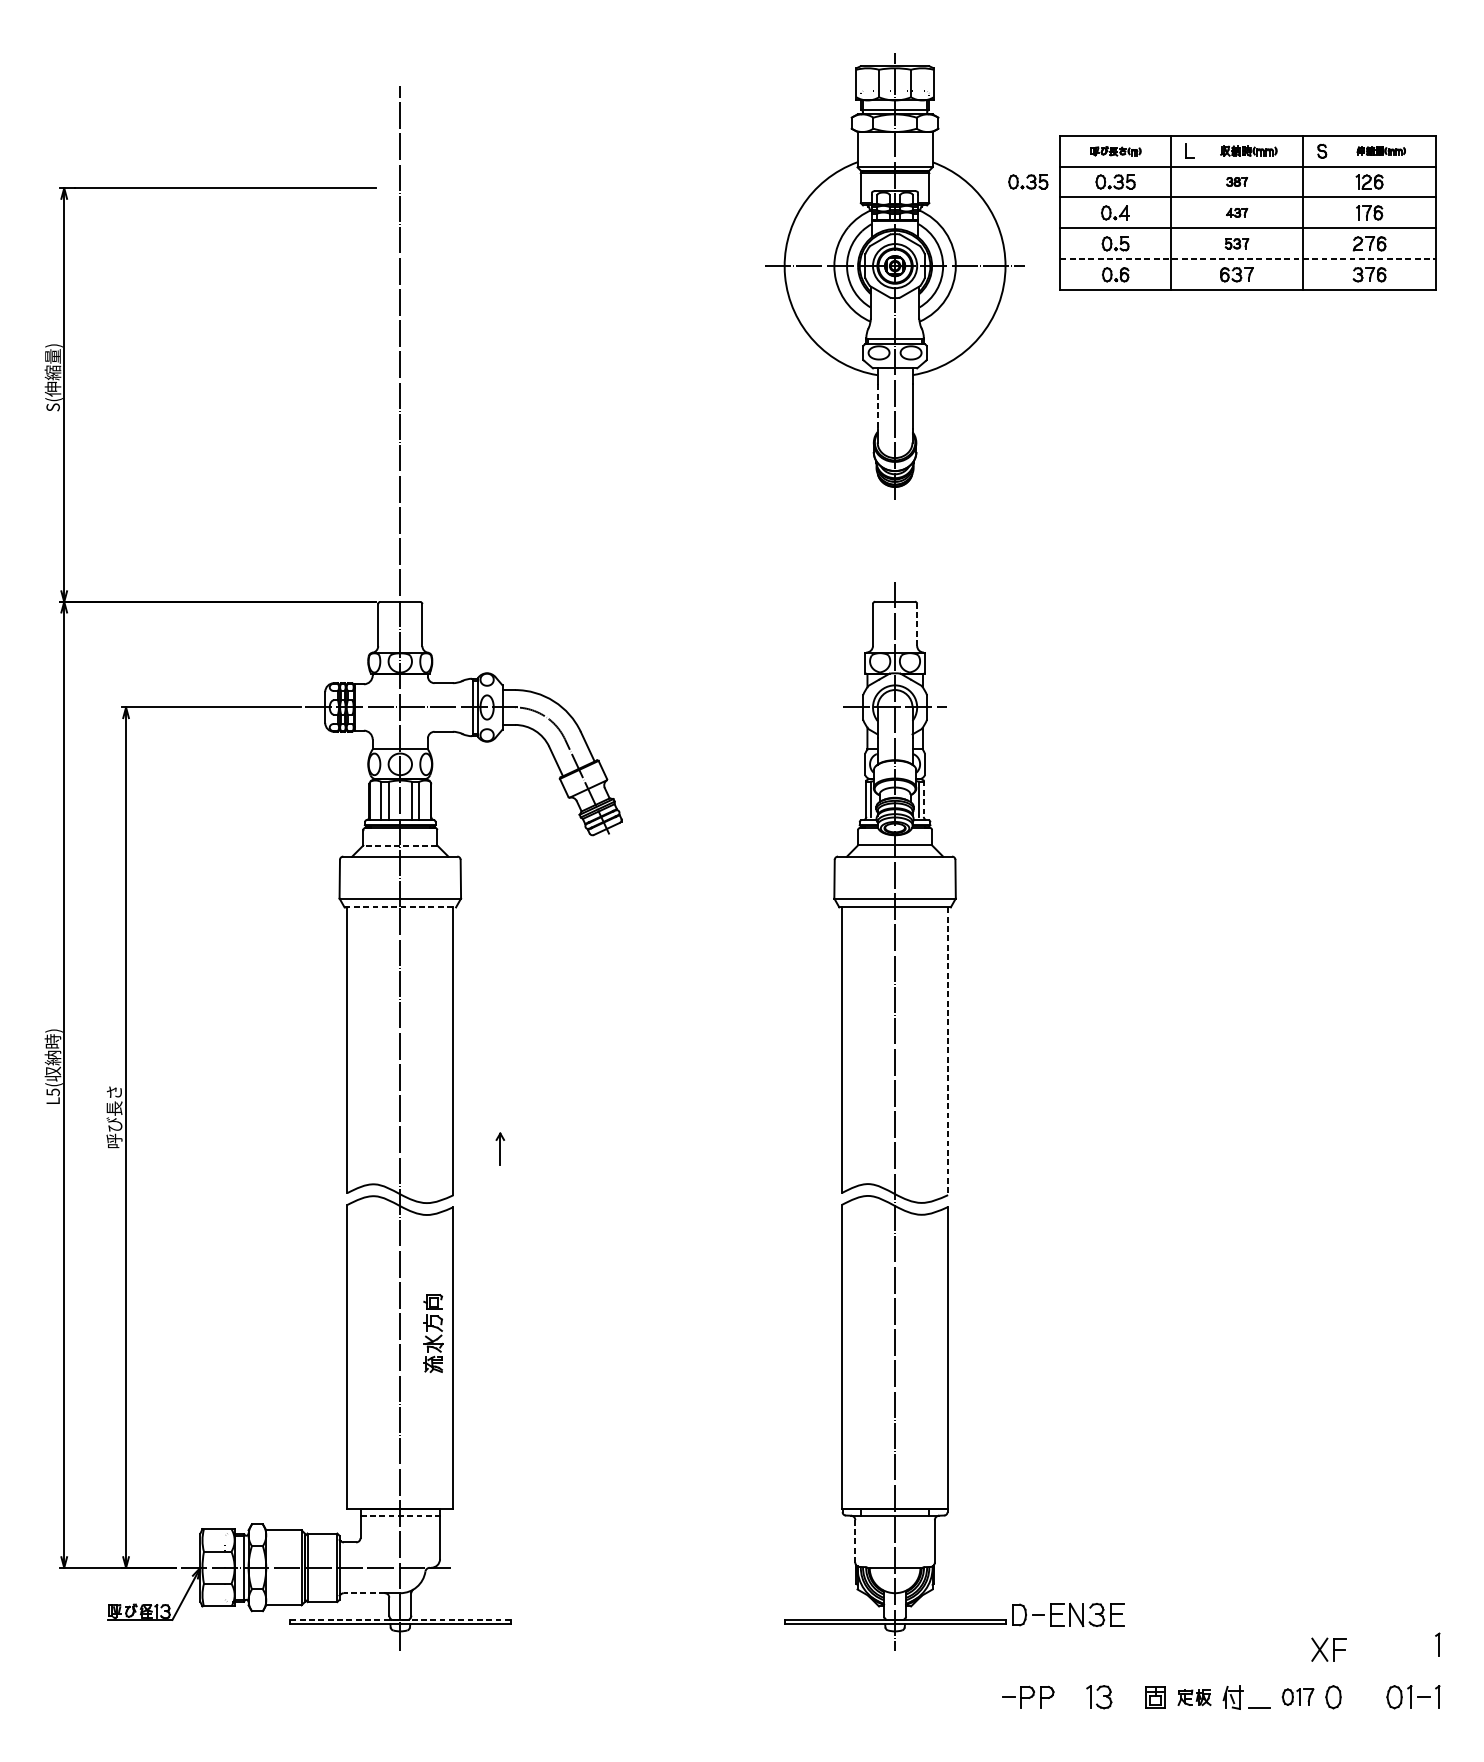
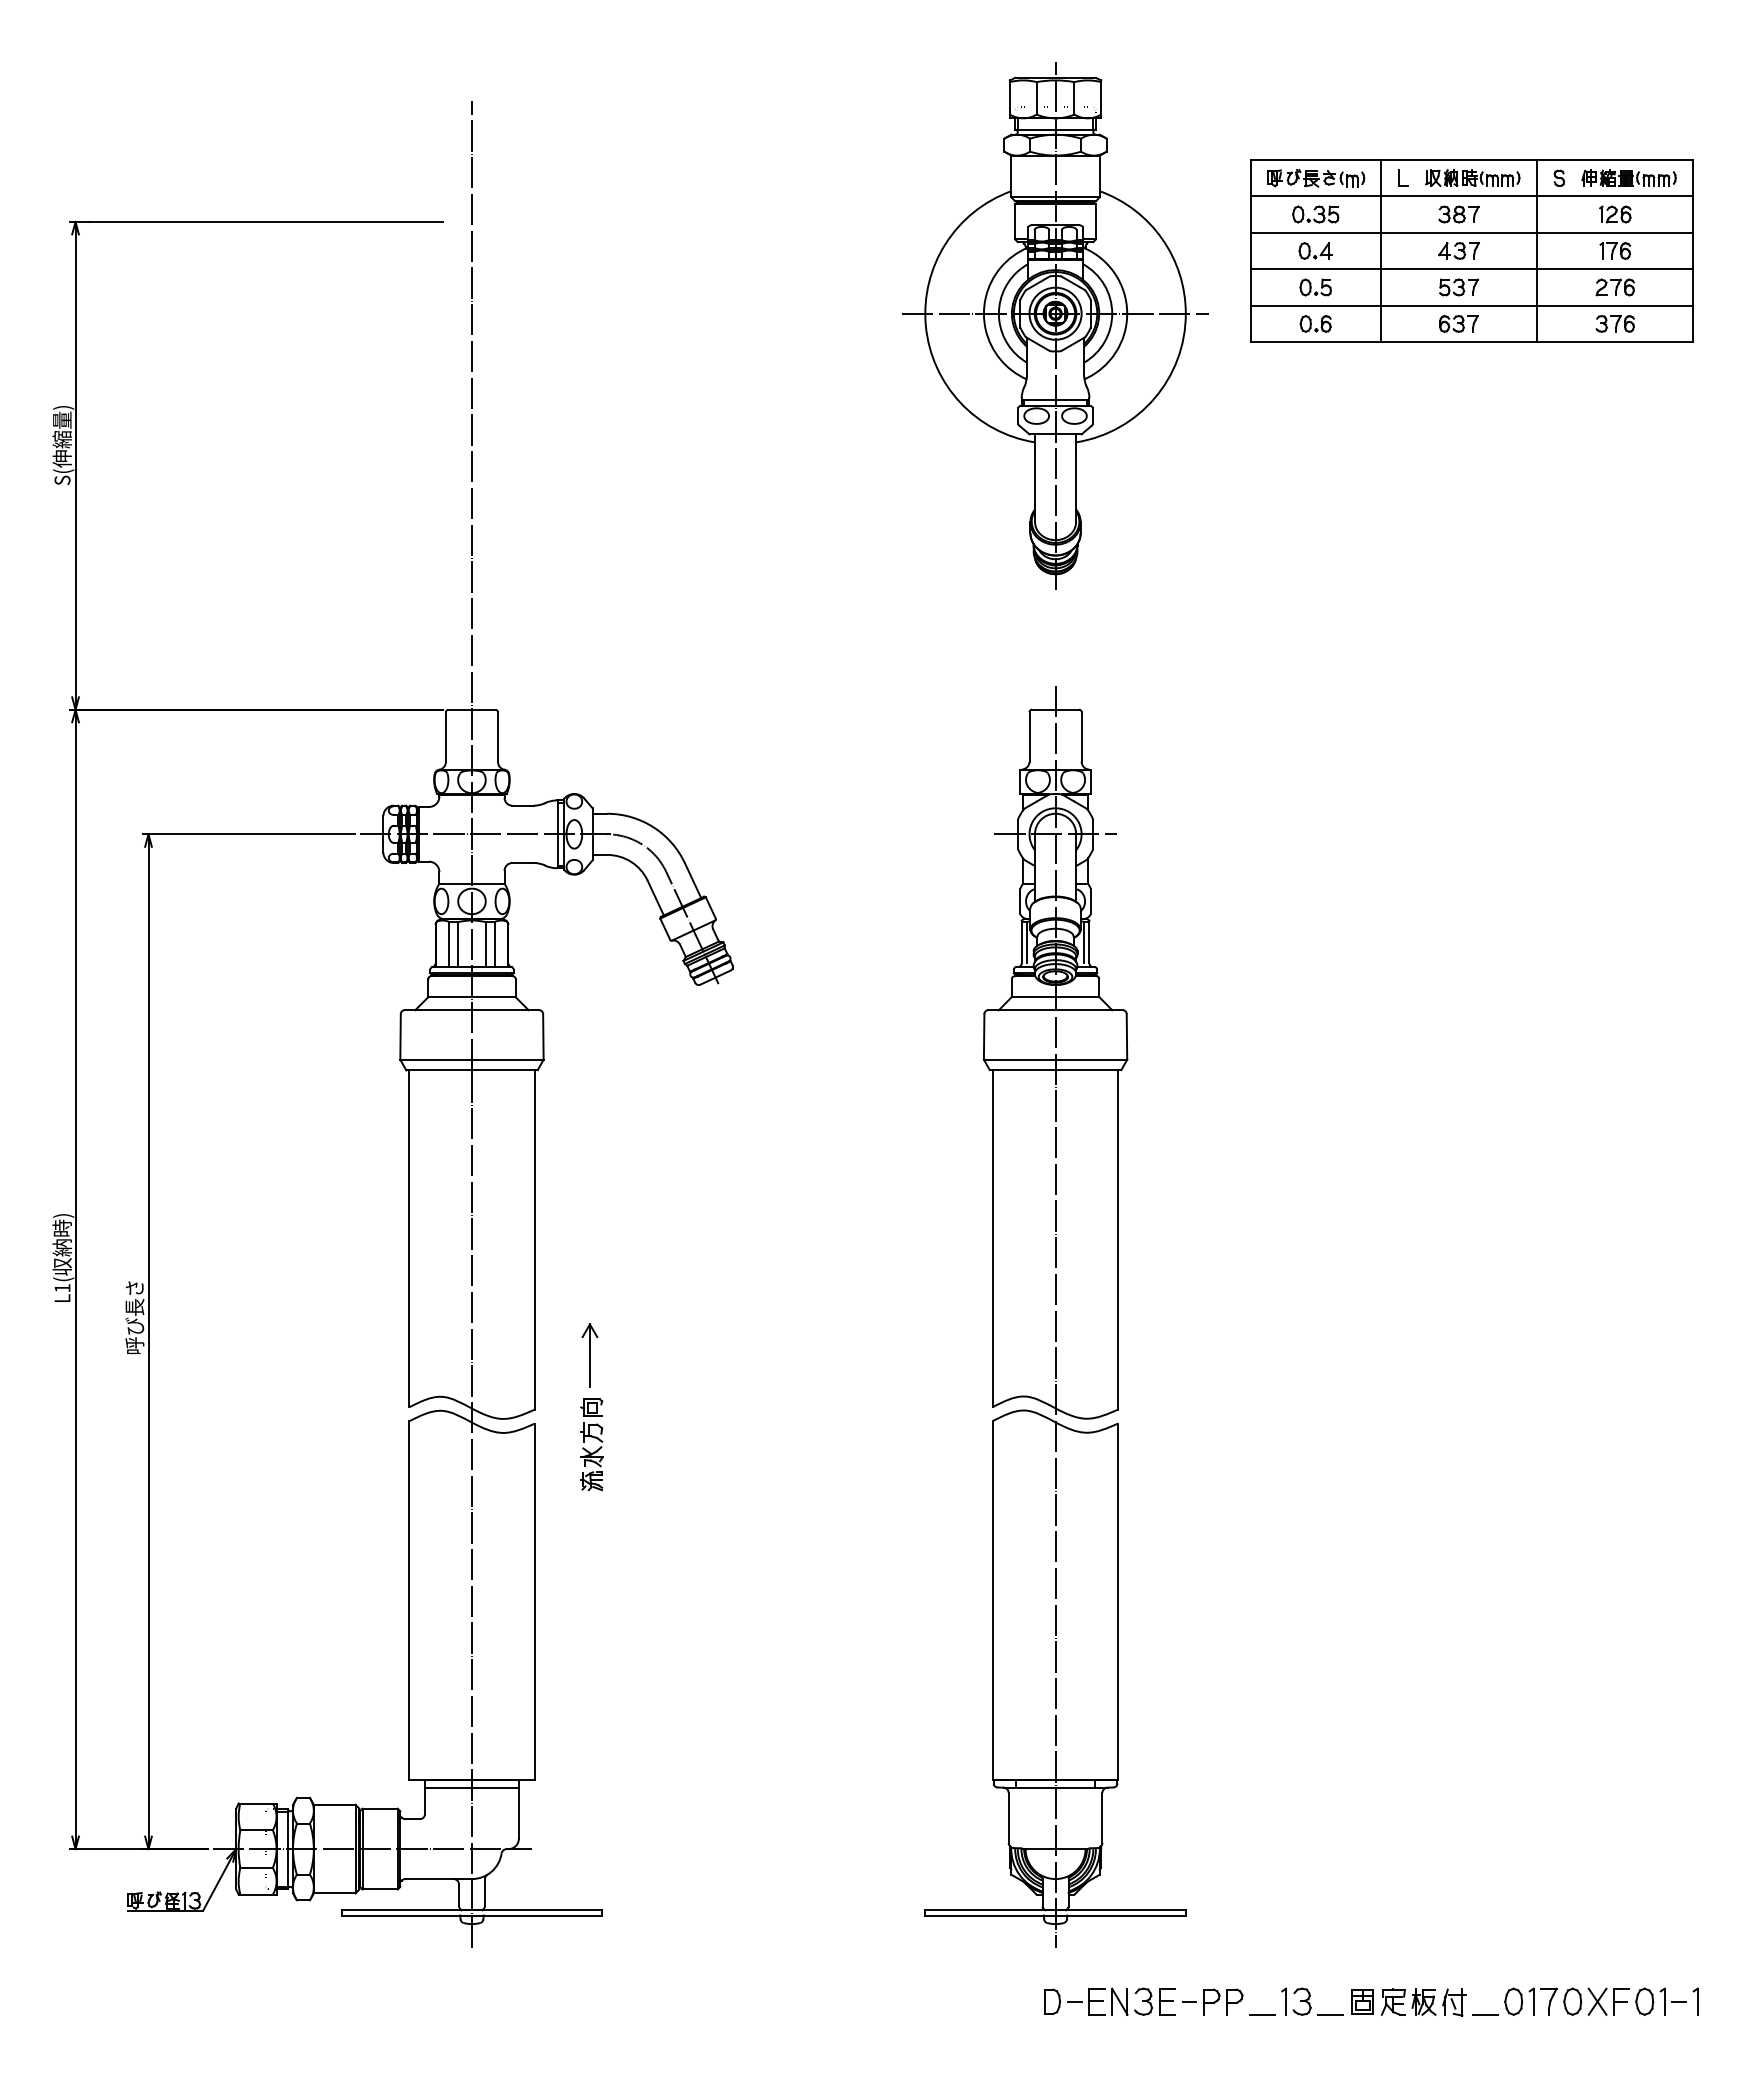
part: (1248, 150) -> (1472, 177), size x1.43
part: (1380, 150) -> (1628, 177), size x1.67
part: (1116, 151) -> (1316, 178), size x1.67
part: (1028, 181) -> (1212, 214), removed
part: (1236, 181) -> (1458, 214), size x1.67
part: (1236, 212) -> (1458, 250), size x1.67
part: (1236, 243) -> (1458, 287), size x1.43
line: (1248, 259) -> (1472, 305), dashed -> solid
line: (877, 406) -> (1034, 479), dashed -> solid
line: (917, 624) -> (1081, 736), dashed -> solid
line: (923, 799) -> (1089, 942), dashed -> solid
line: (399, 845) -> (471, 997), dashed -> solid
line: (399, 907) -> (471, 1070), dashed -> solid
line: (948, 1050) -> (1118, 1239), dashed -> solid
text: (53, 1092) -> (62, 1288), L5( -> L1(
part: (499, 1149) -> (589, 1355), size x1.67
part: (435, 1328) -> (594, 1438), moved
line: (399, 1515) -> (471, 1787), dashed -> solid
line: (855, 1541) -> (1008, 1818), dashed -> solid
line: (364, 1593) -> (429, 1879), dashed -> solid
part: (1067, 1614) -> (1109, 2001), moved
line: (399, 1619) -> (471, 1910), dashed -> solid
part: (1437, 1644) -> (1695, 1939), removed
part: (1329, 1649) -> (1608, 2001), moved
part: (1194, 1697) -> (1408, 2001), size x1.43
part: (1297, 1697) -> (1530, 2001), size x1.43
line: (1070, 1708) -> (1262, 2014), added
line: (1128, 1708) -> (1330, 2014), added

